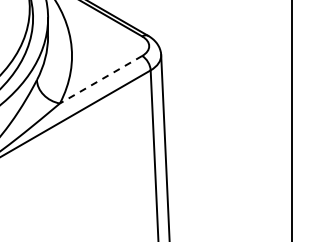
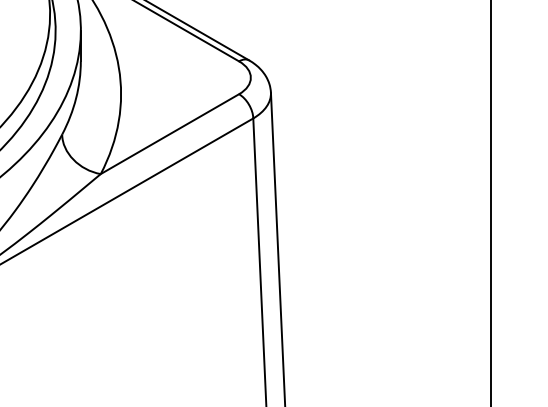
line: (101, 79) -> (170, 133), dashed -> solid

